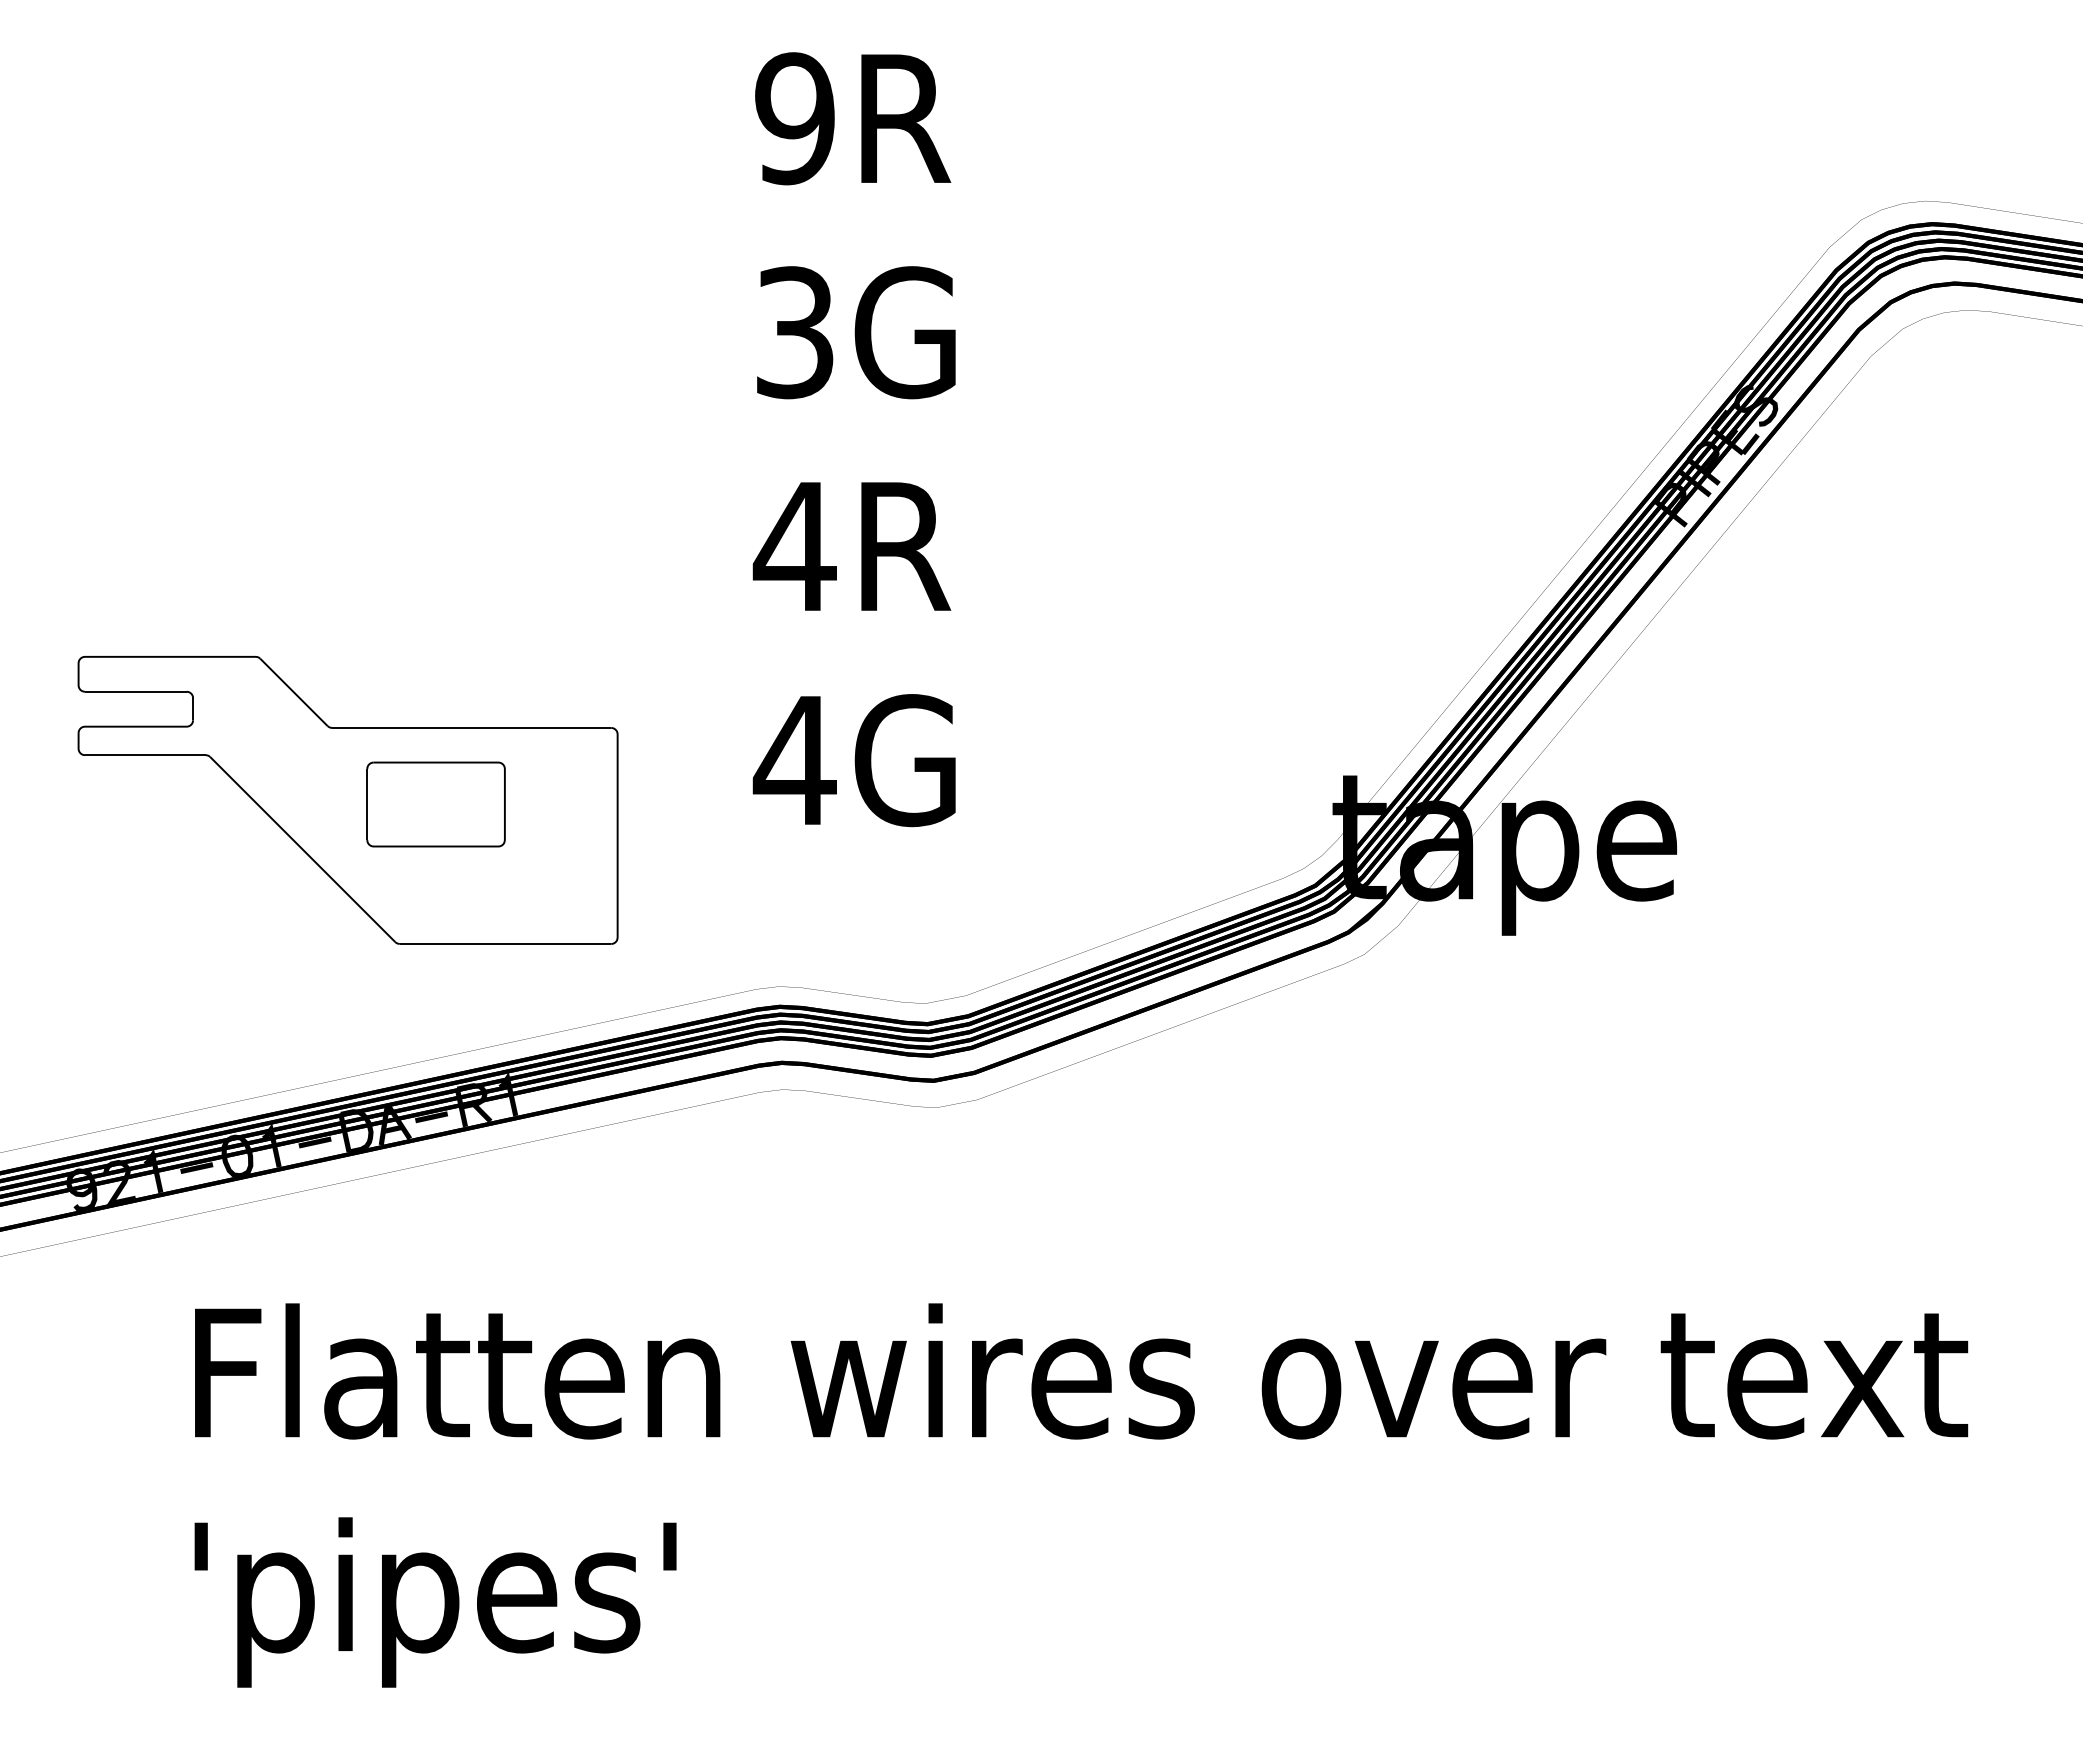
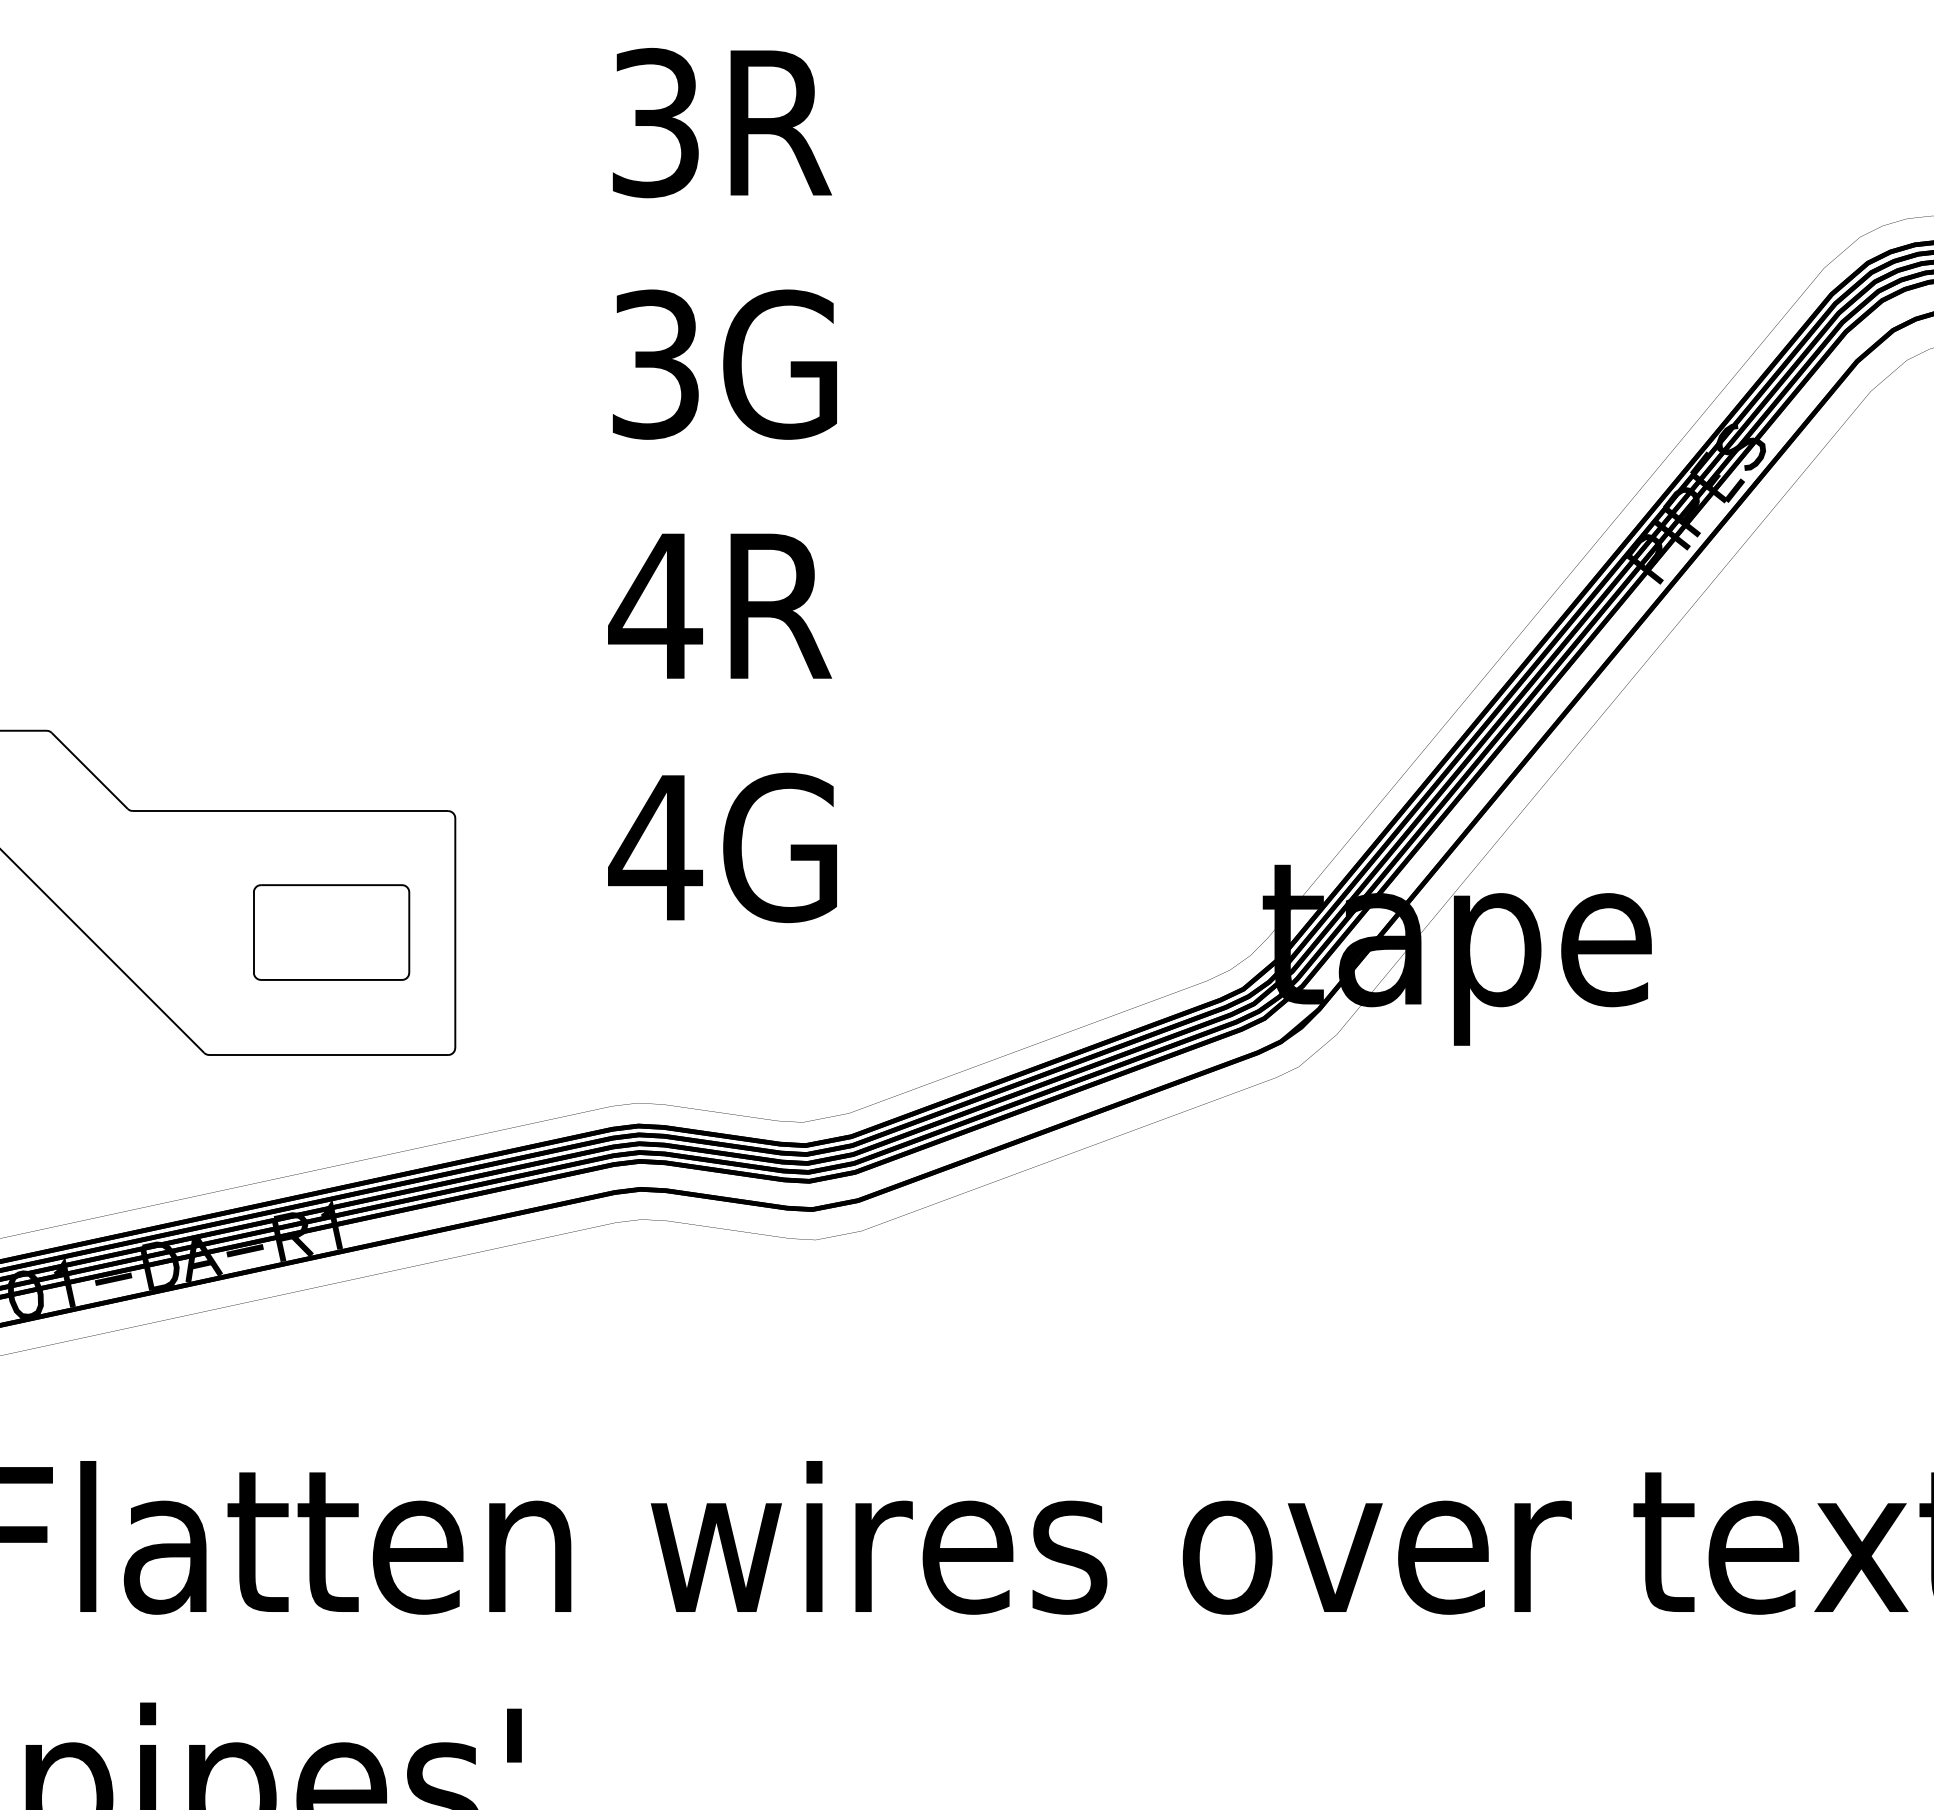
text: (794, 118) -> (655, 122), 9R -> 3R
part: (435, 804) -> (330, 932), moved

